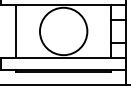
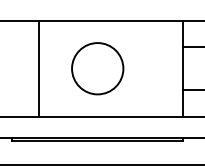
line: (16, 31) -> (39, 68), moved
circle: (63, 31) -> (97, 68), size x0.6

